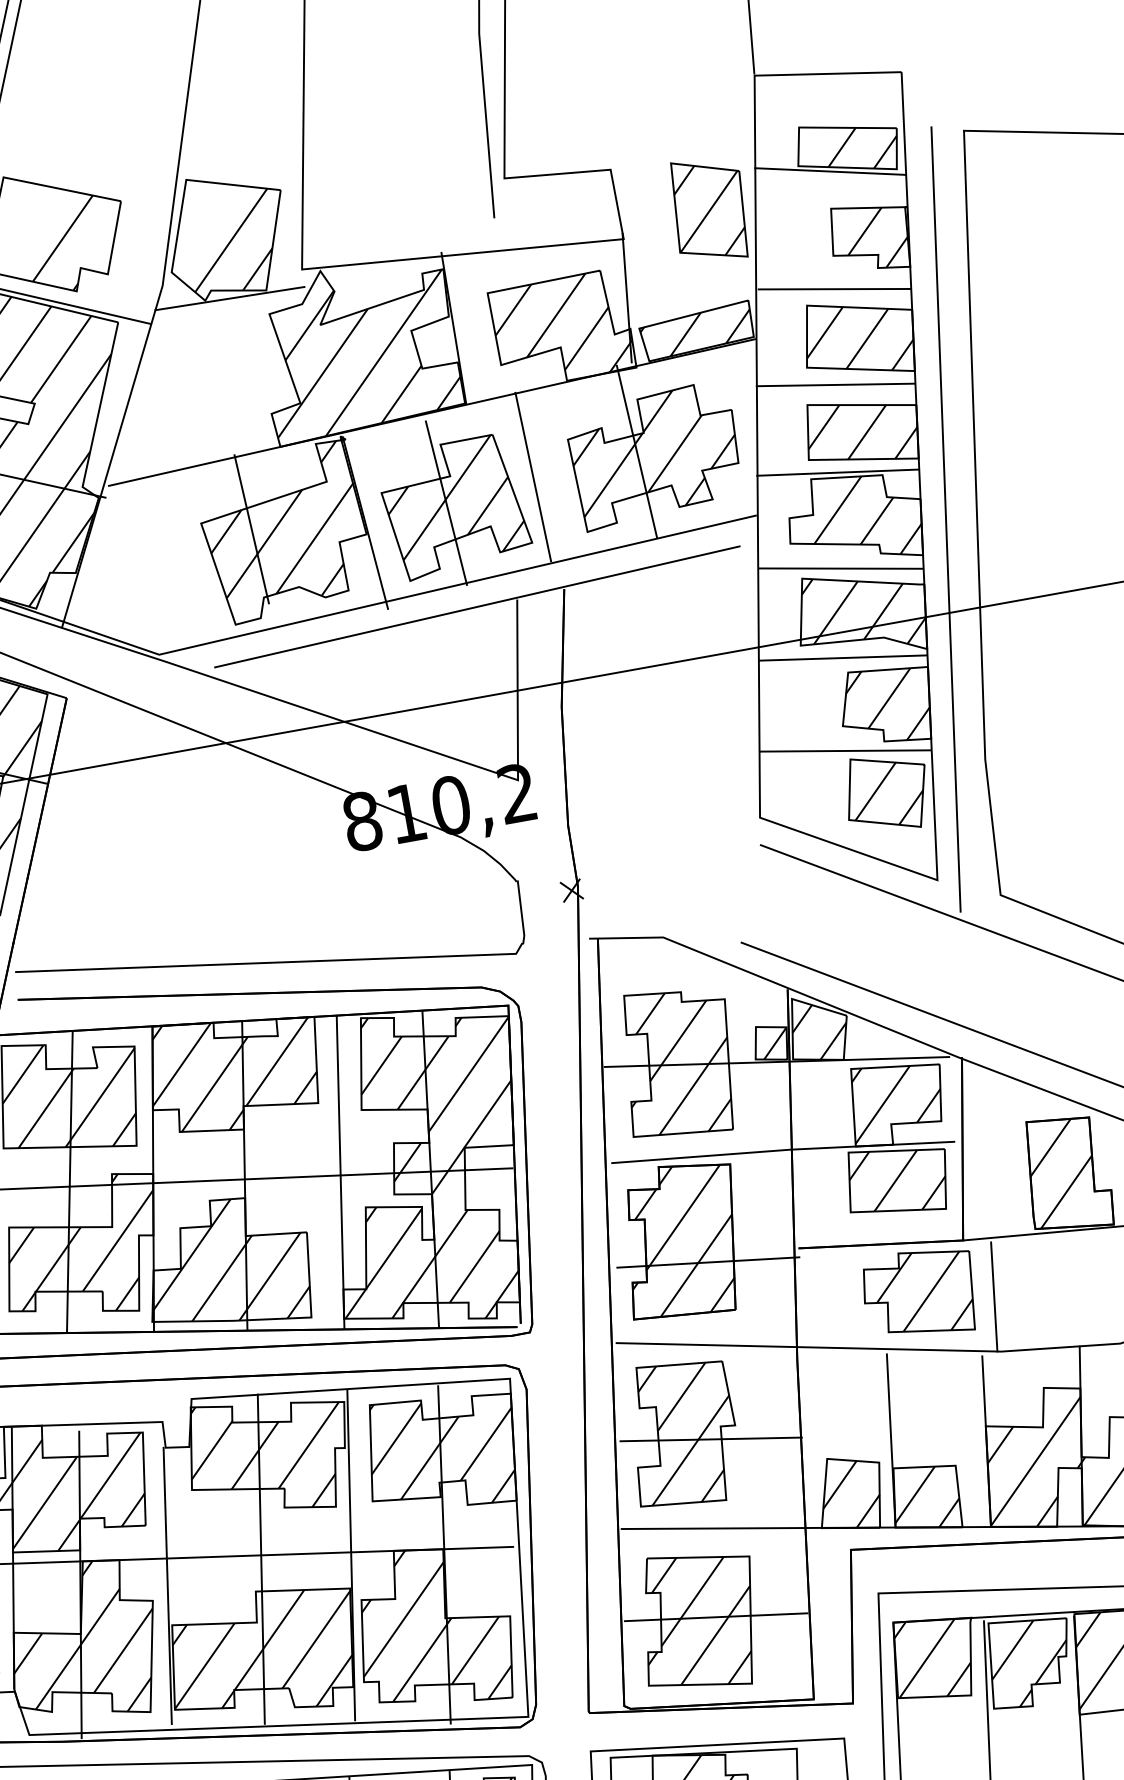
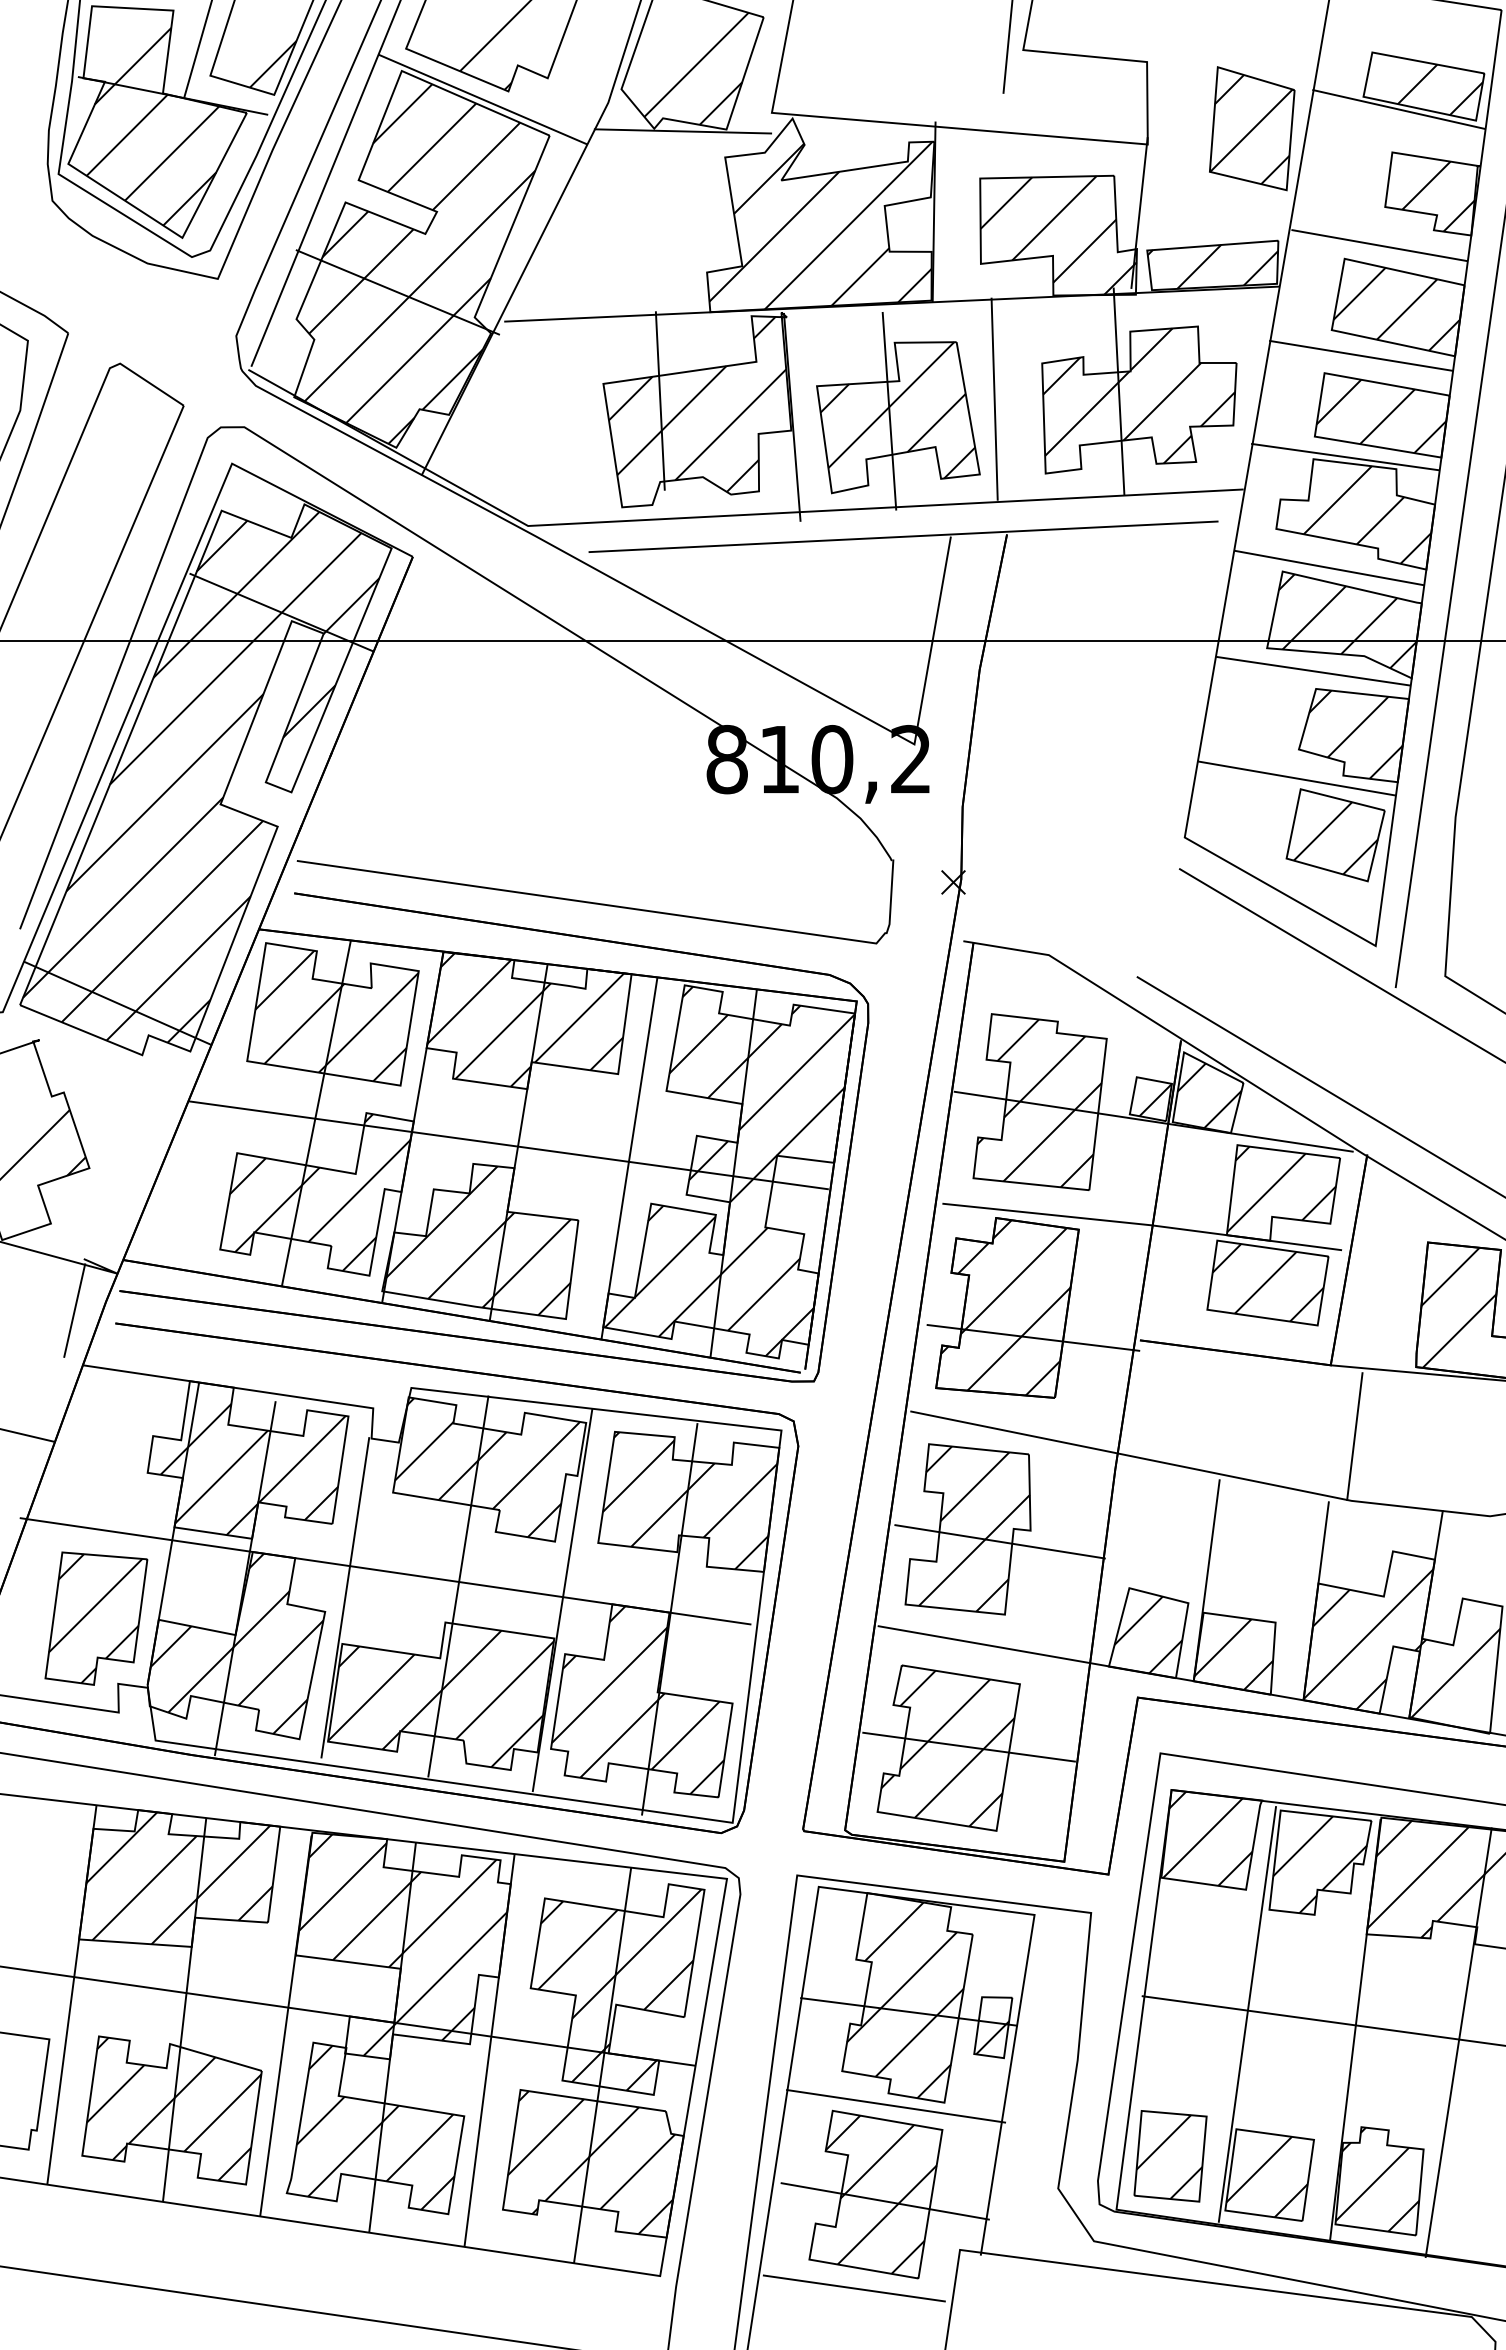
part: (920, 1293) -> (1270, 1417), removed

